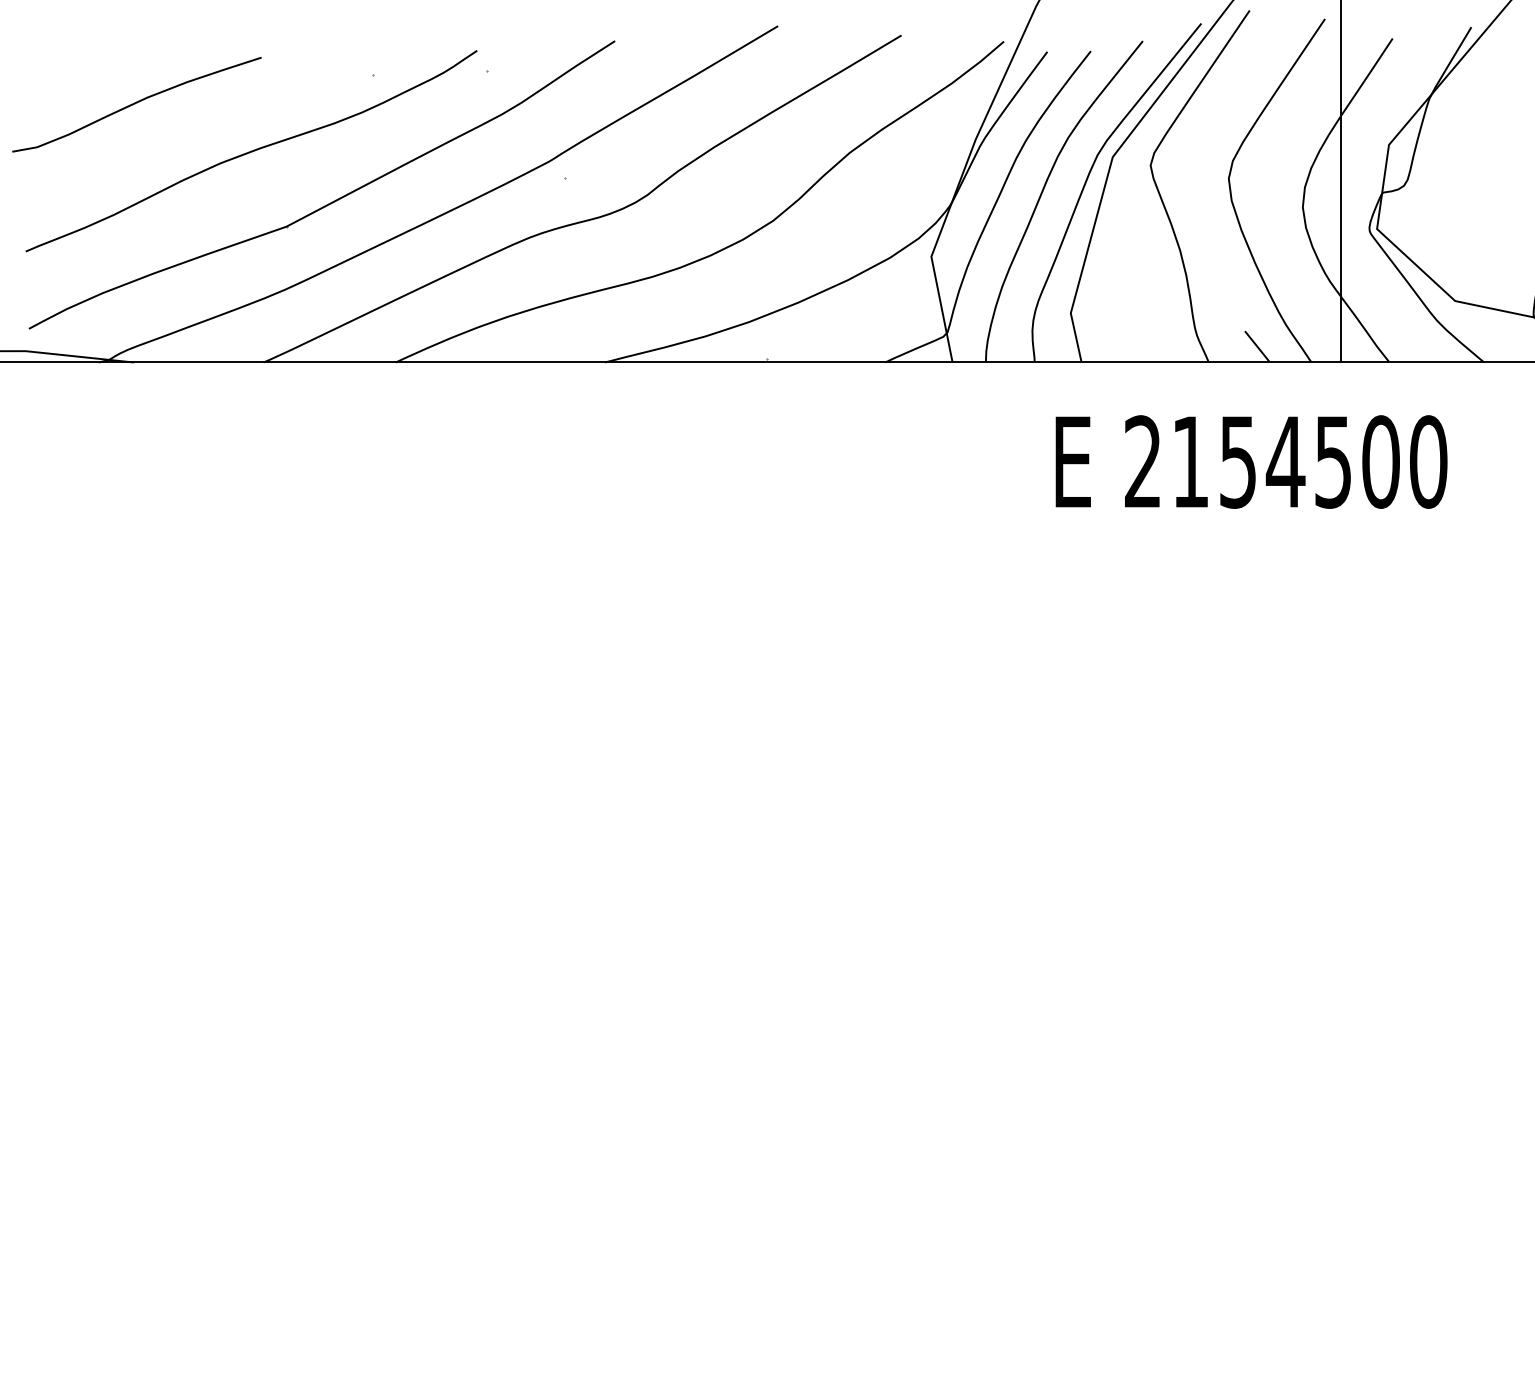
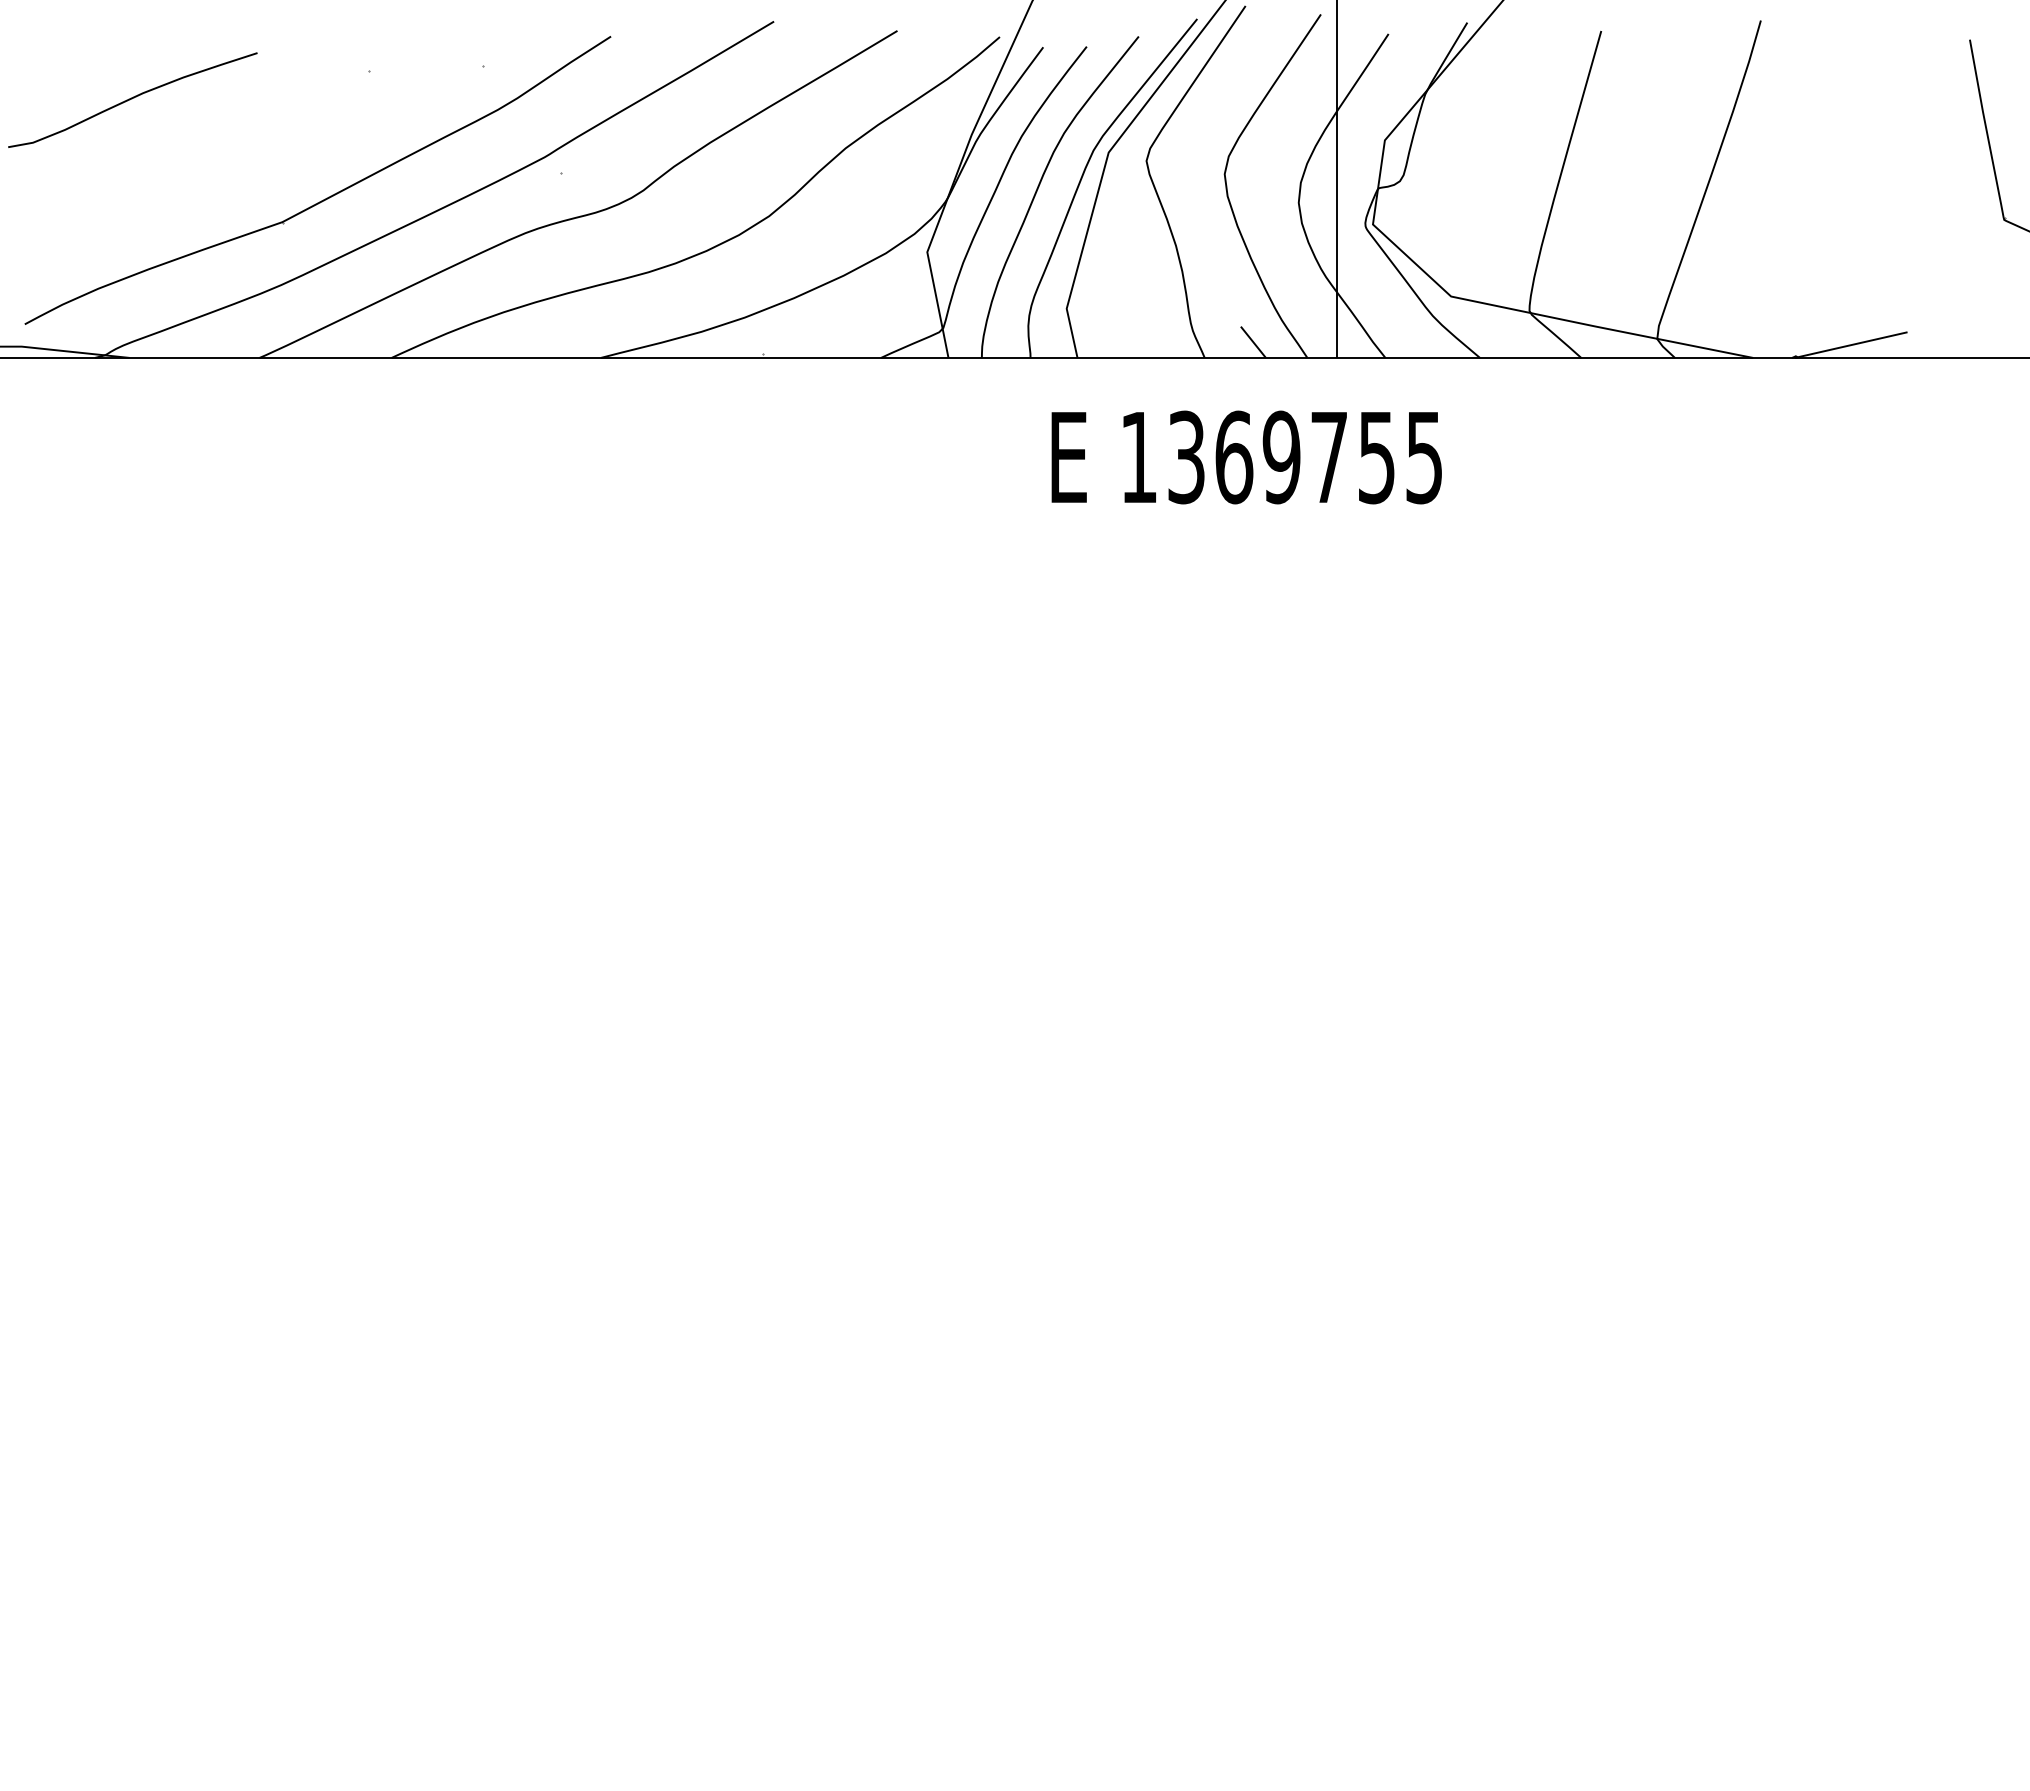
curve: (251, 151) -> (247, 146), removed
text: (1285, 462) -> (1281, 457), 2154500 -> 1369755

